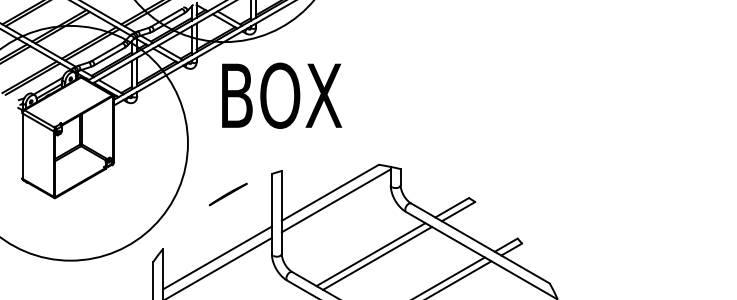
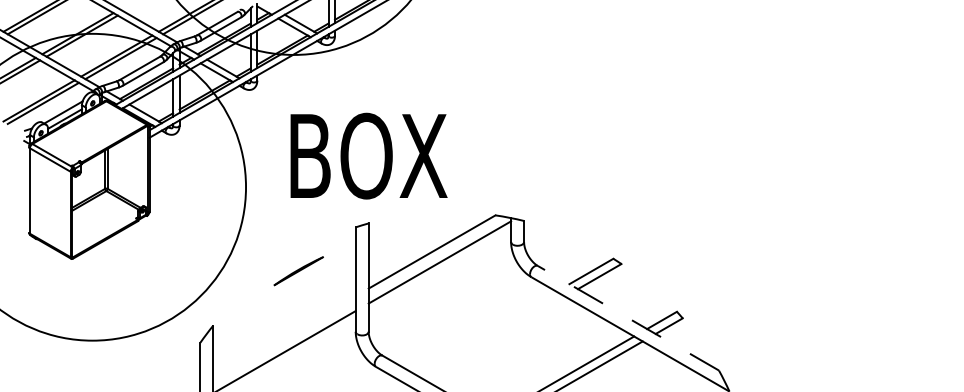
text: (281, 95) -> (368, 155), moved
line: (228, 194) -> (298, 271), moved
line: (480, 243) -> (628, 318), solid -> dashed
line: (371, 254) -> (485, 332), removed
line: (217, 258) -> (284, 337), removed
line: (377, 258) -> (493, 337), removed

